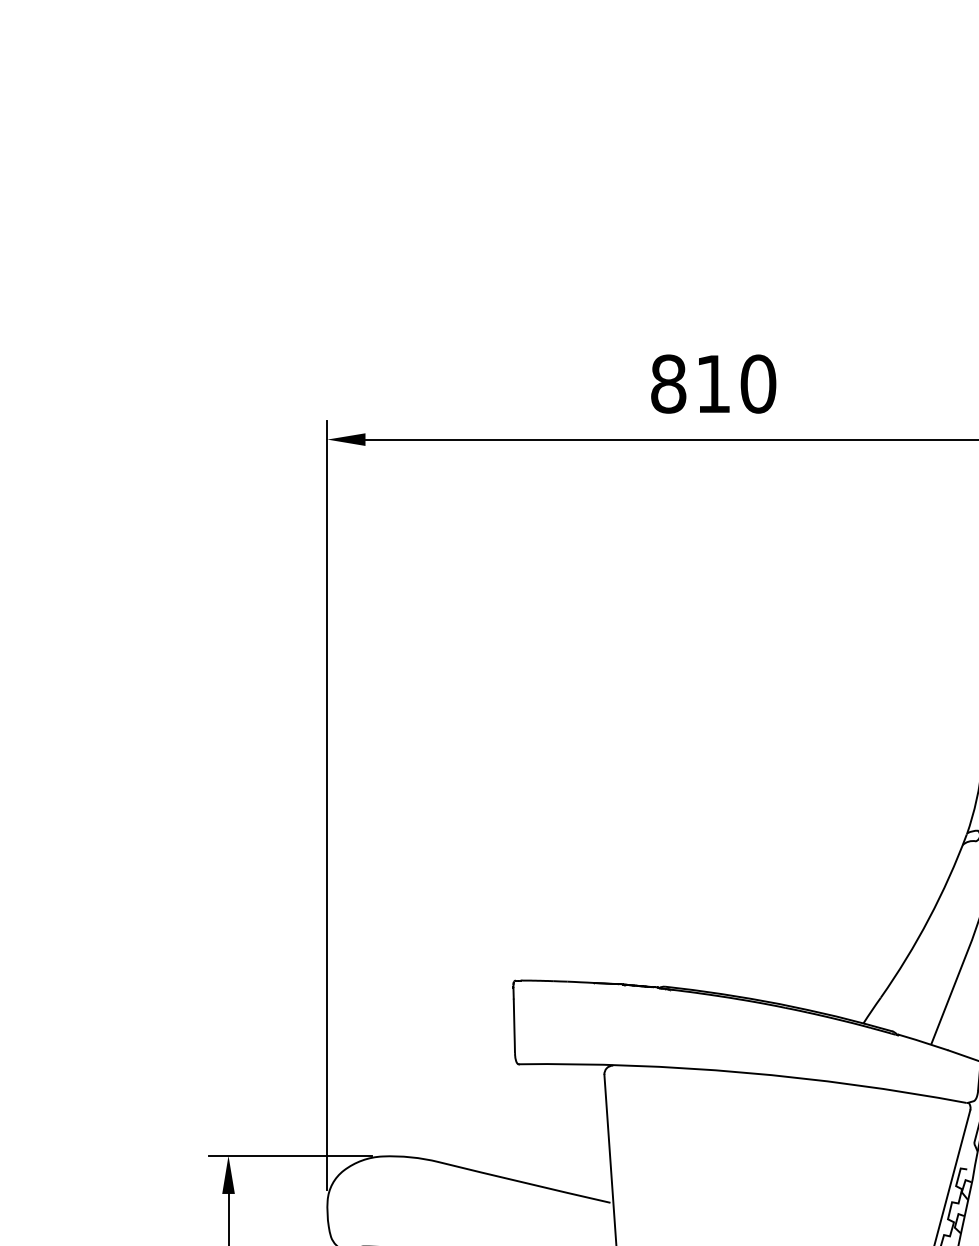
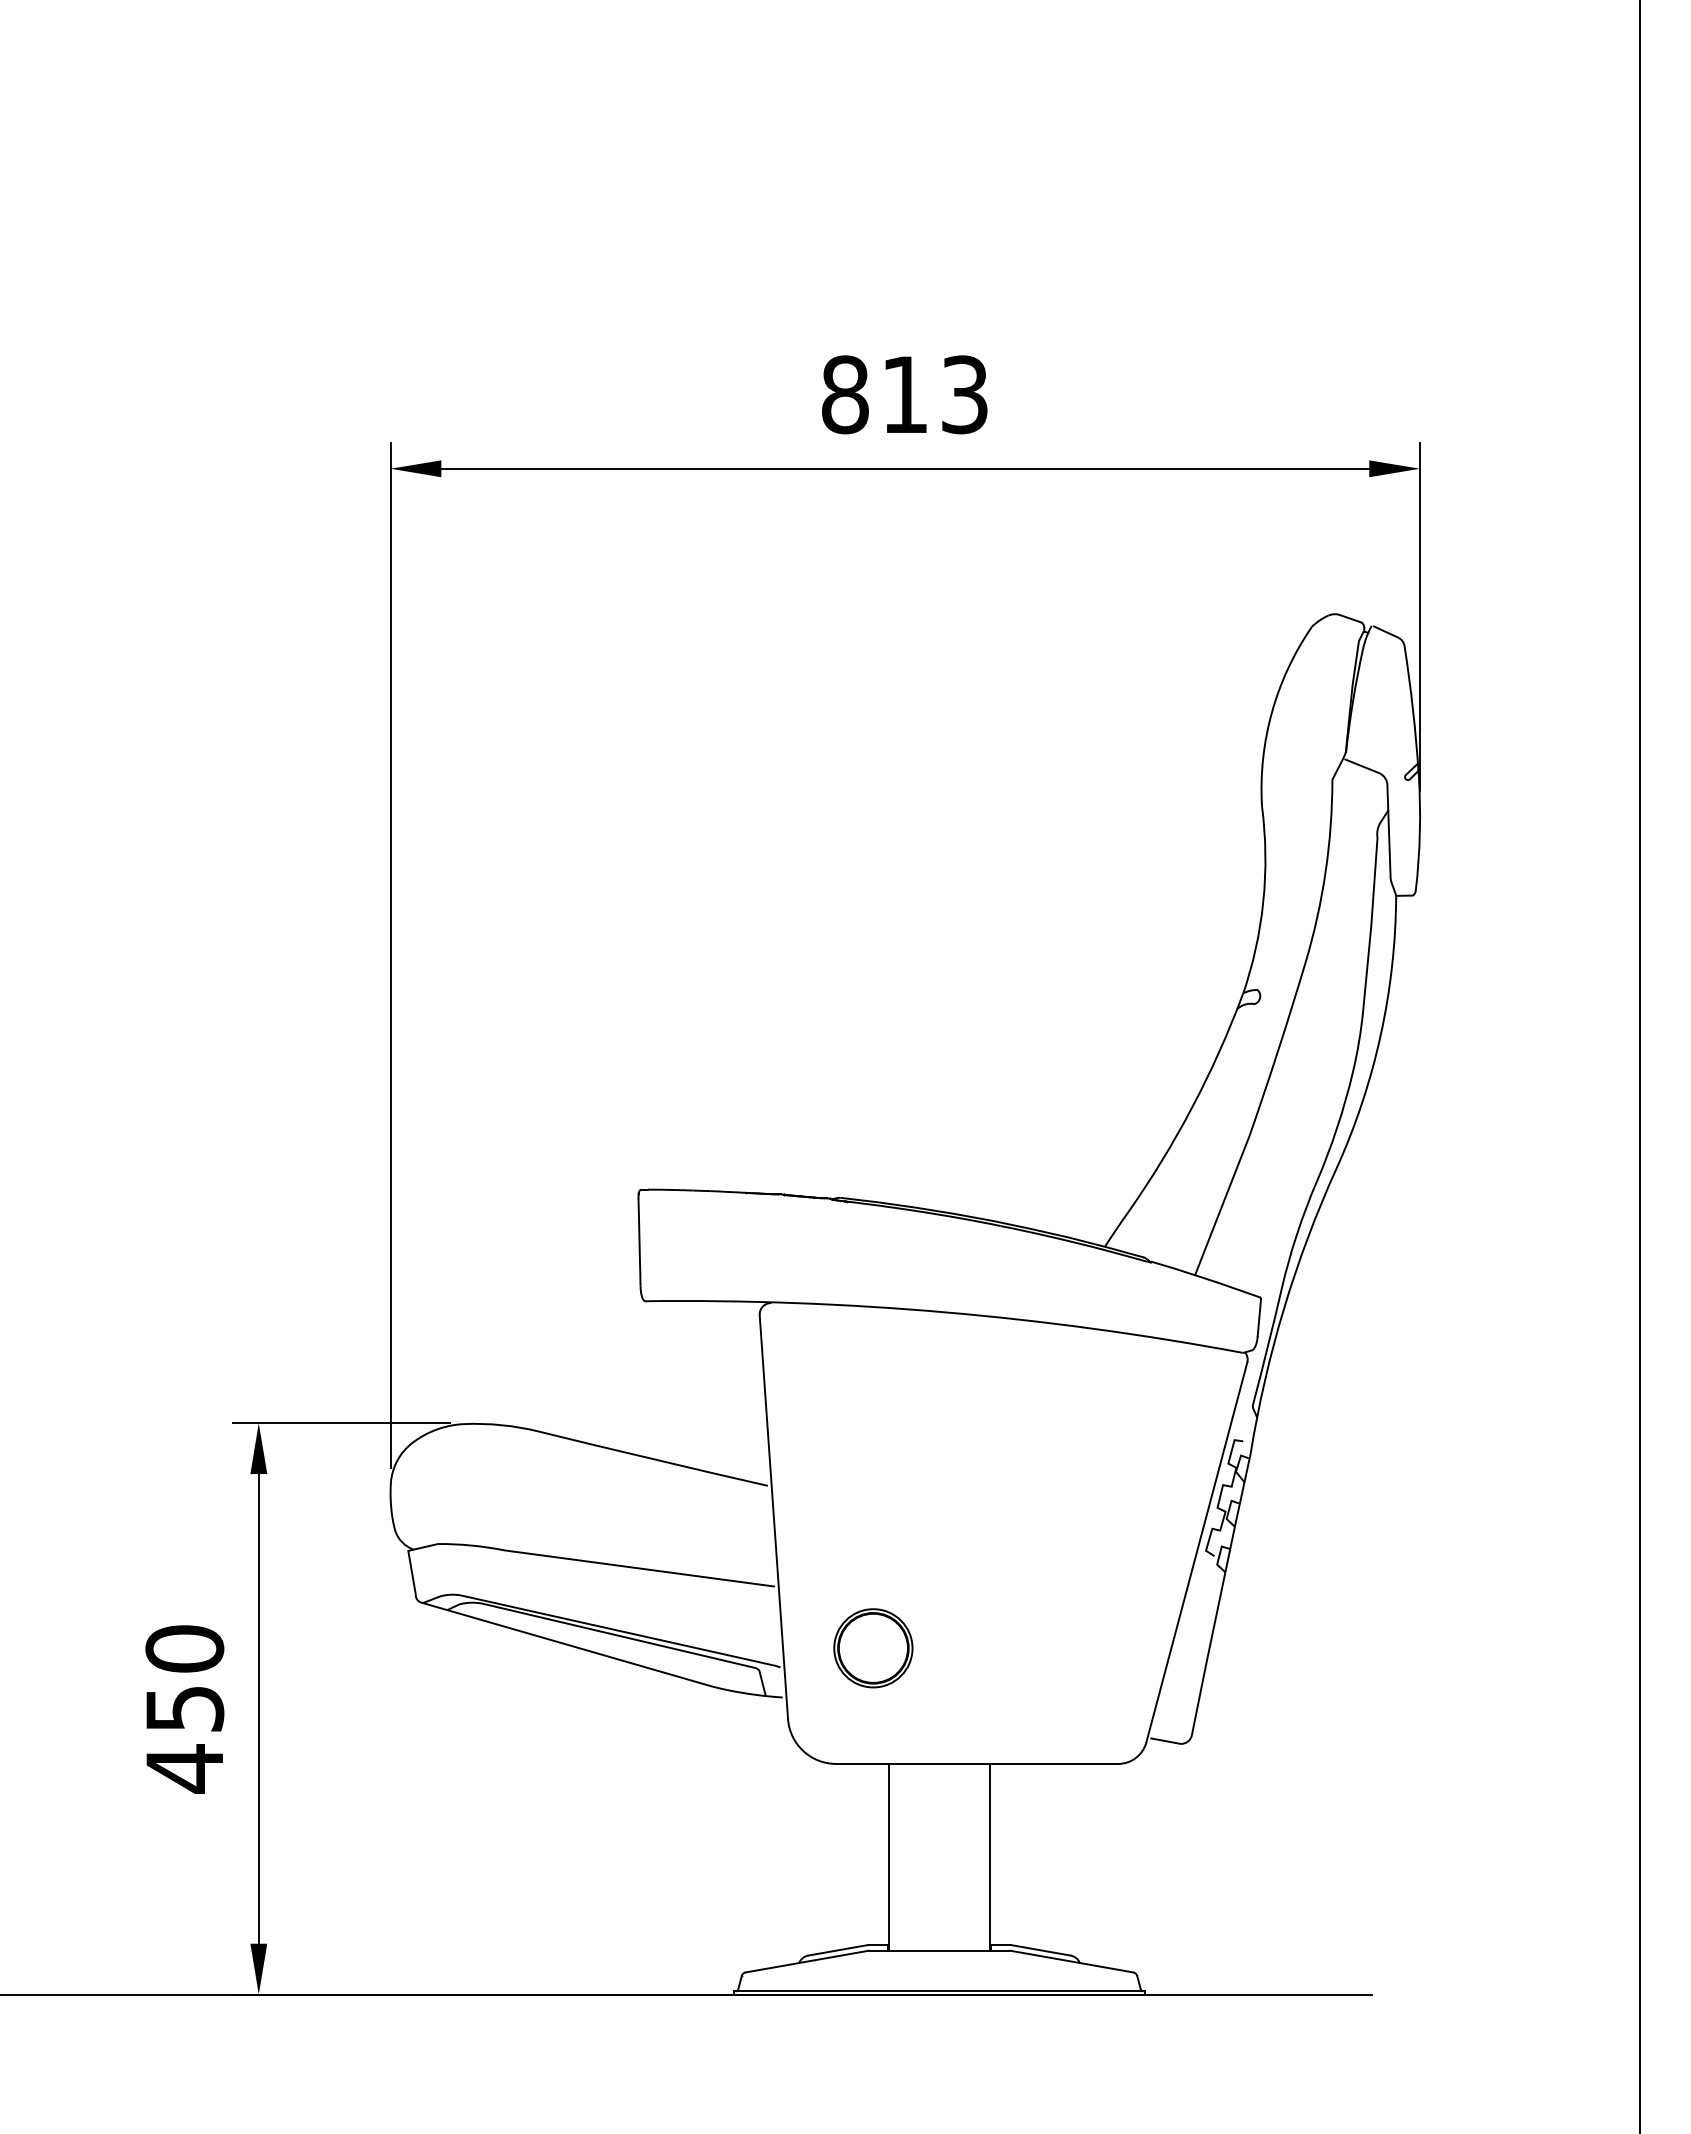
text: (758, 383) -> (964, 394), 810 -> 813

